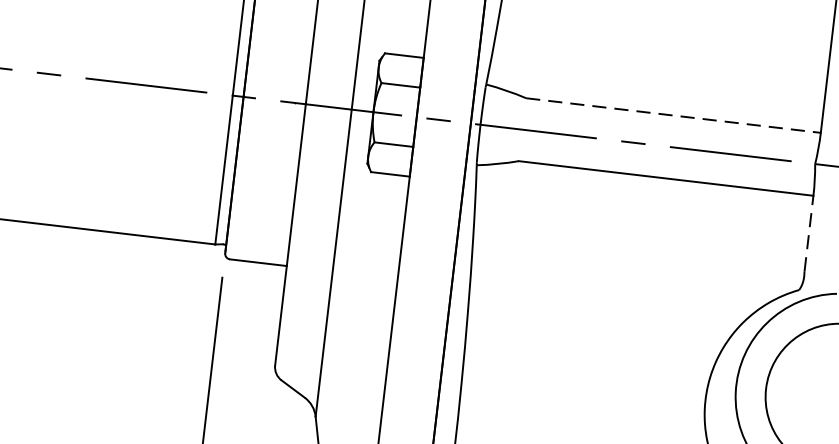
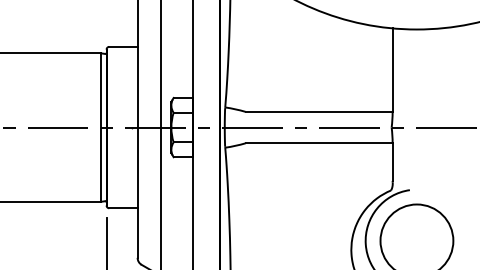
line: (674, 114) -> (319, 111), dashed -> solid
line: (808, 234) -> (392, 162), dashed -> solid

